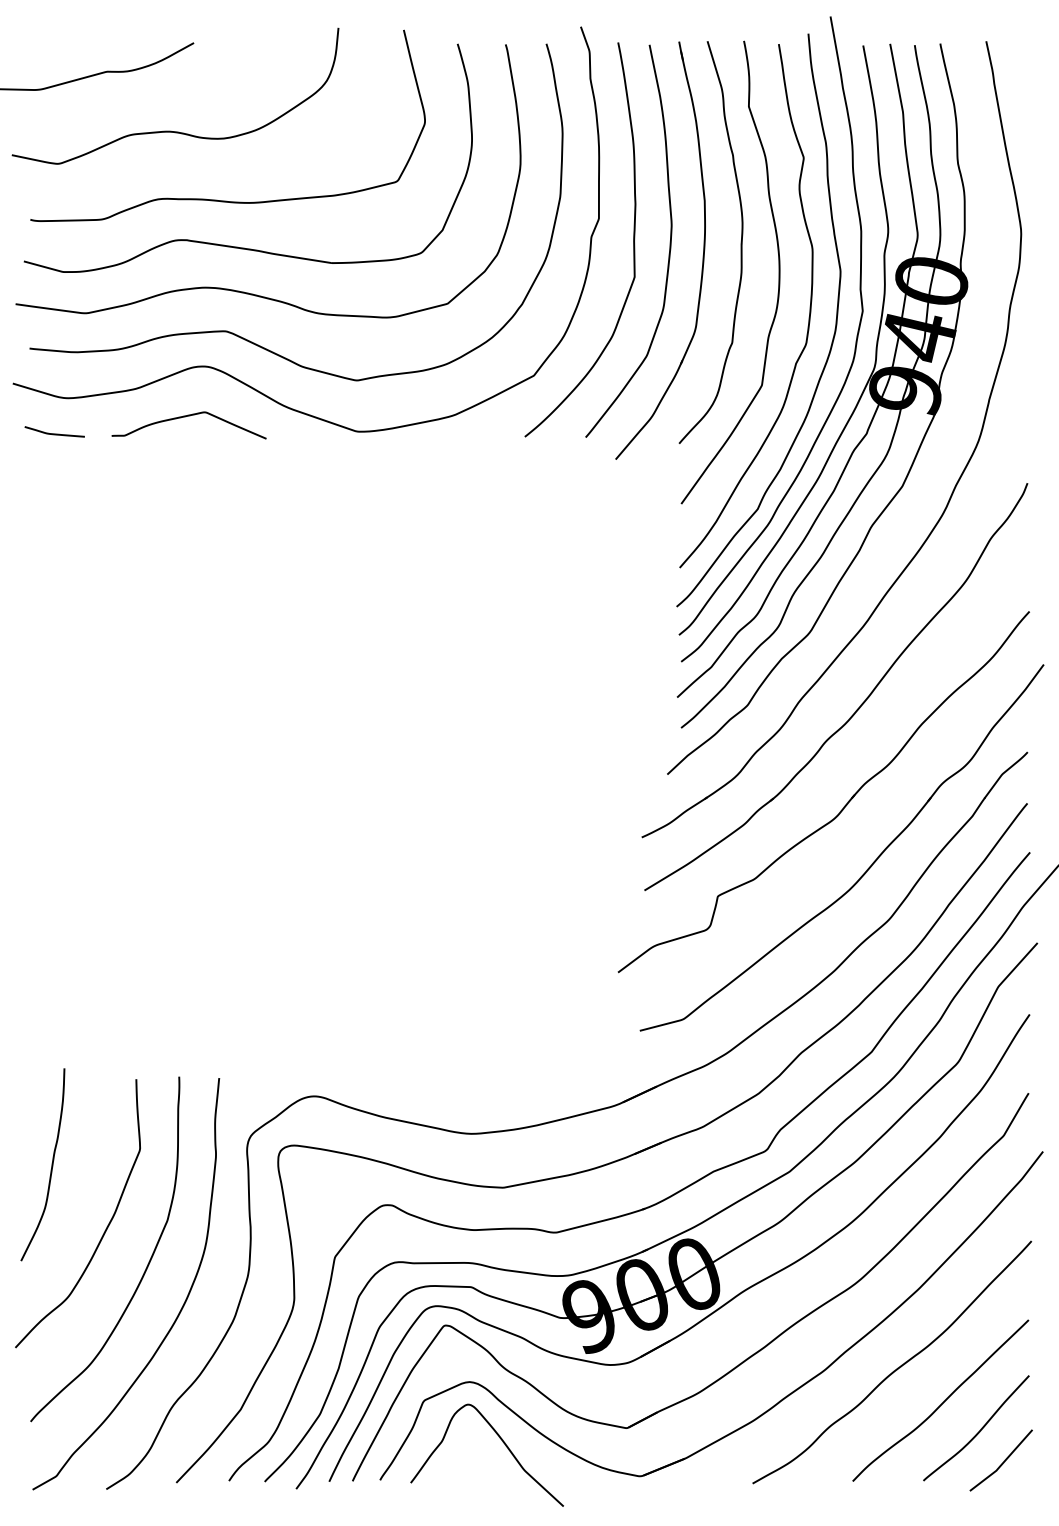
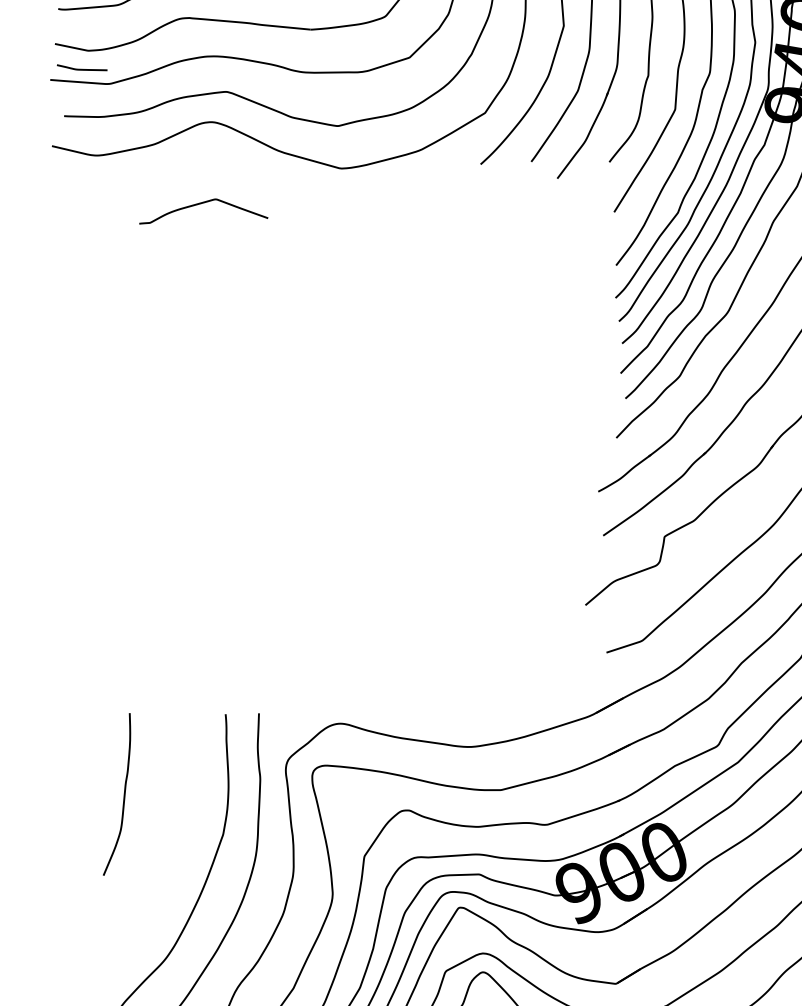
curve: (185, 417) -> (199, 204), moved
curve: (54, 433) -> (82, 69), moved
curve: (105, 1228) -> (172, 844), removed

